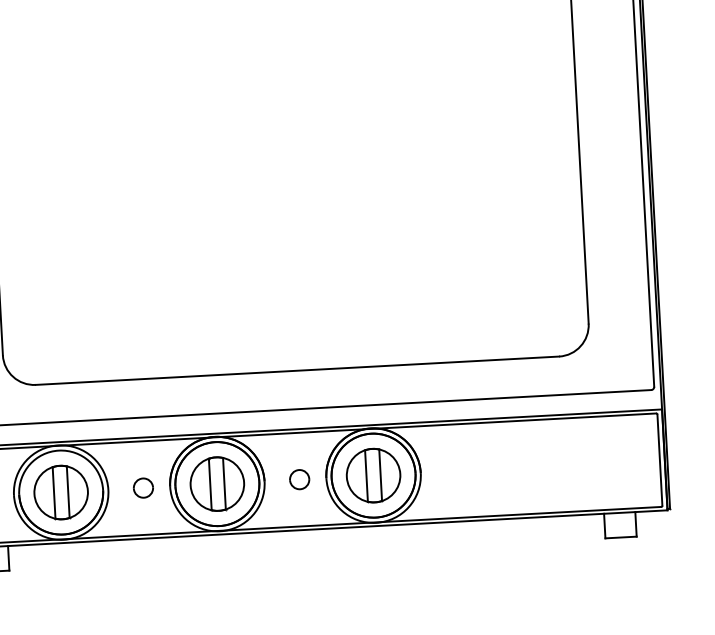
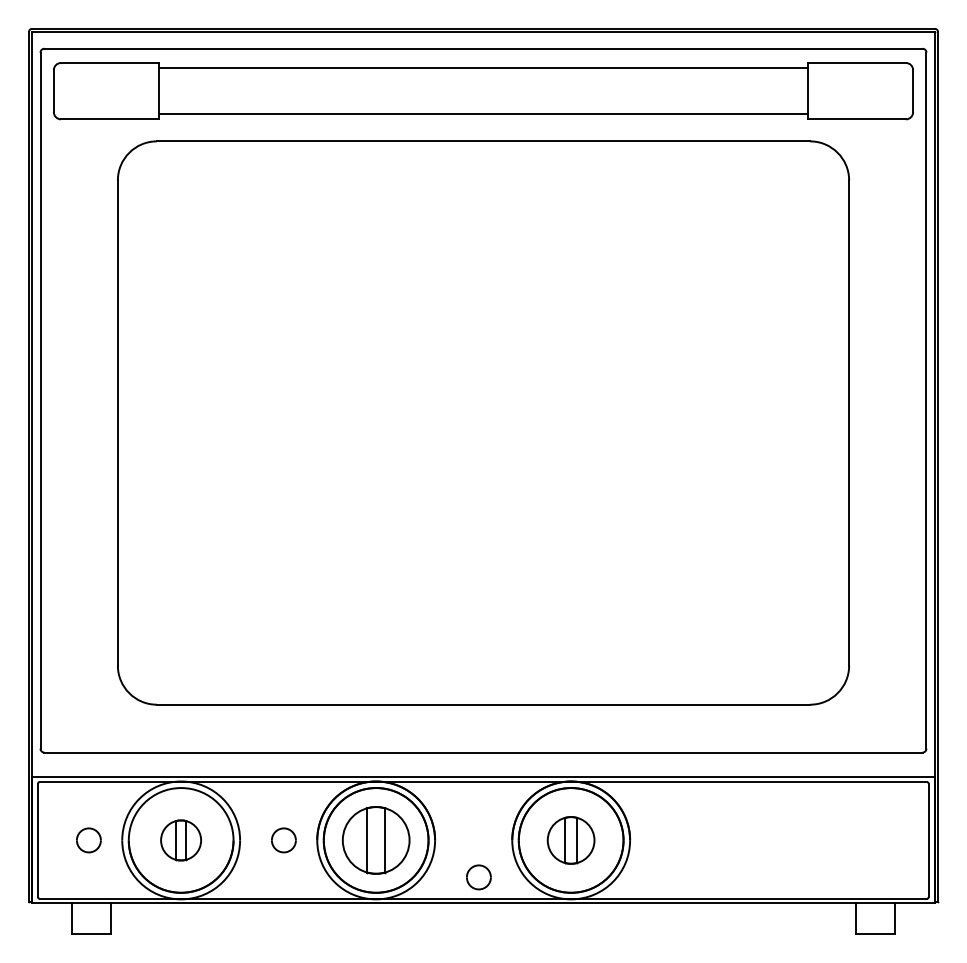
part: (373, 475) -> (570, 840), size x0.7
part: (299, 479) -> (478, 877), moved
part: (60, 492) -> (180, 840), size x0.6

